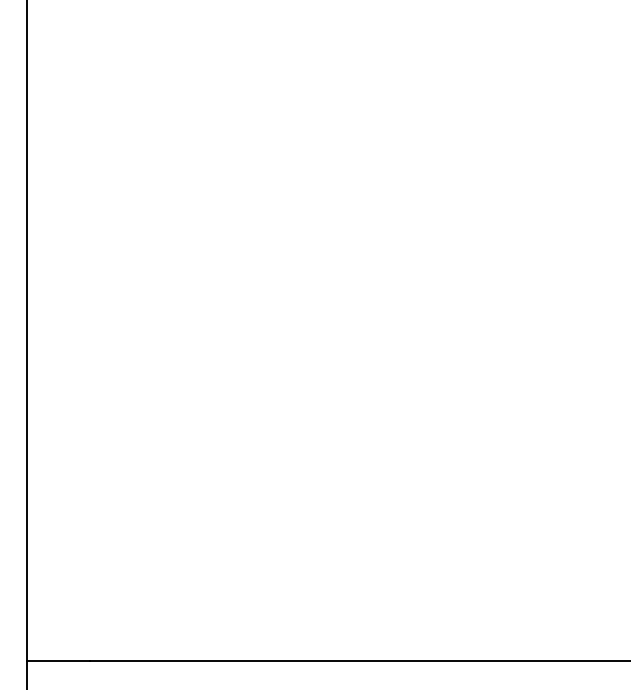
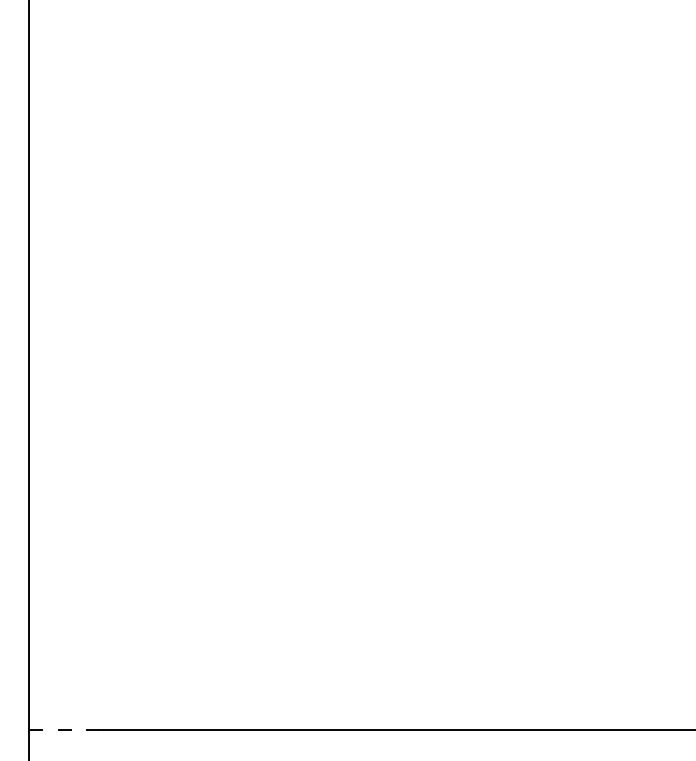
line: (58, 661) -> (64, 729), solid -> dashed

